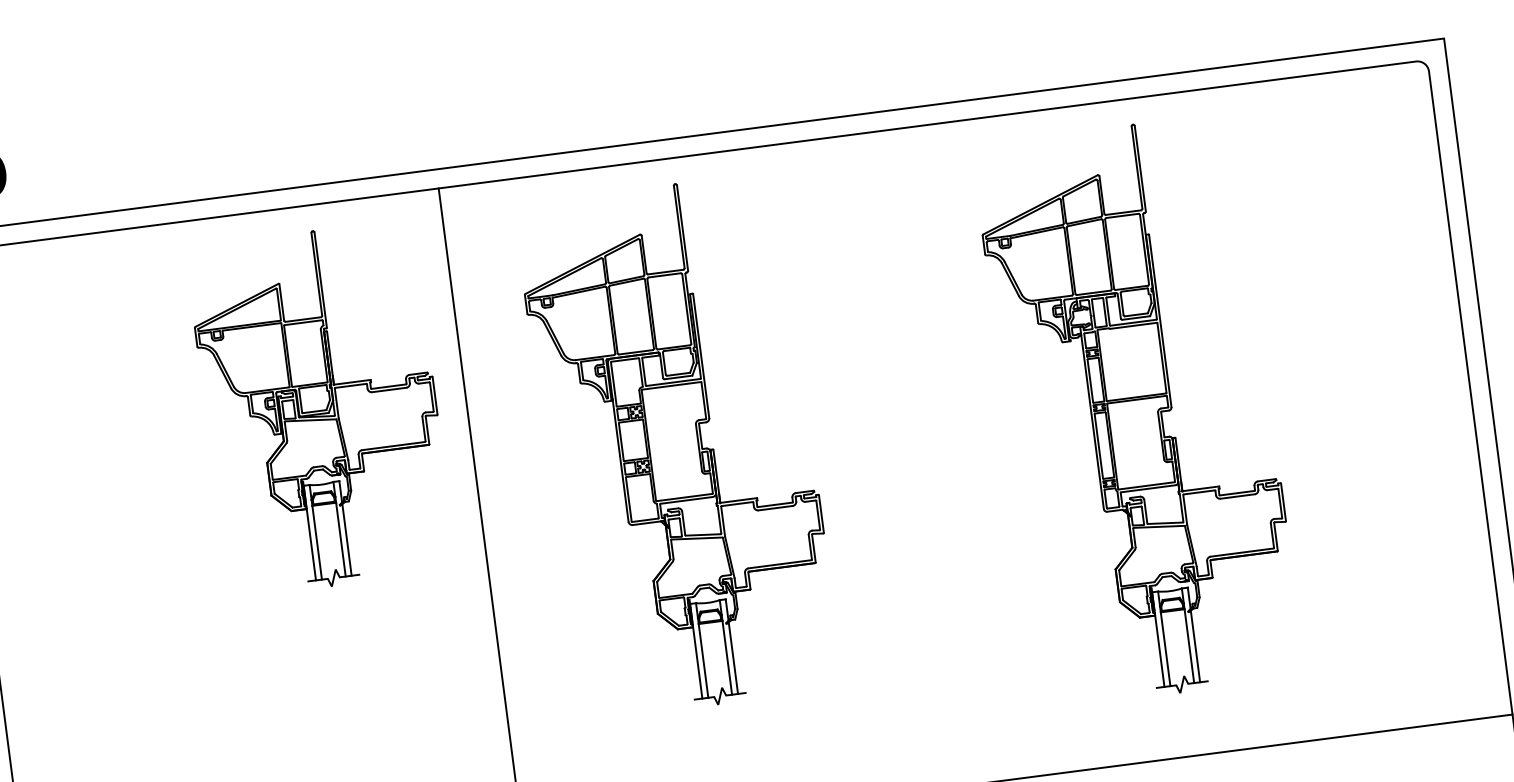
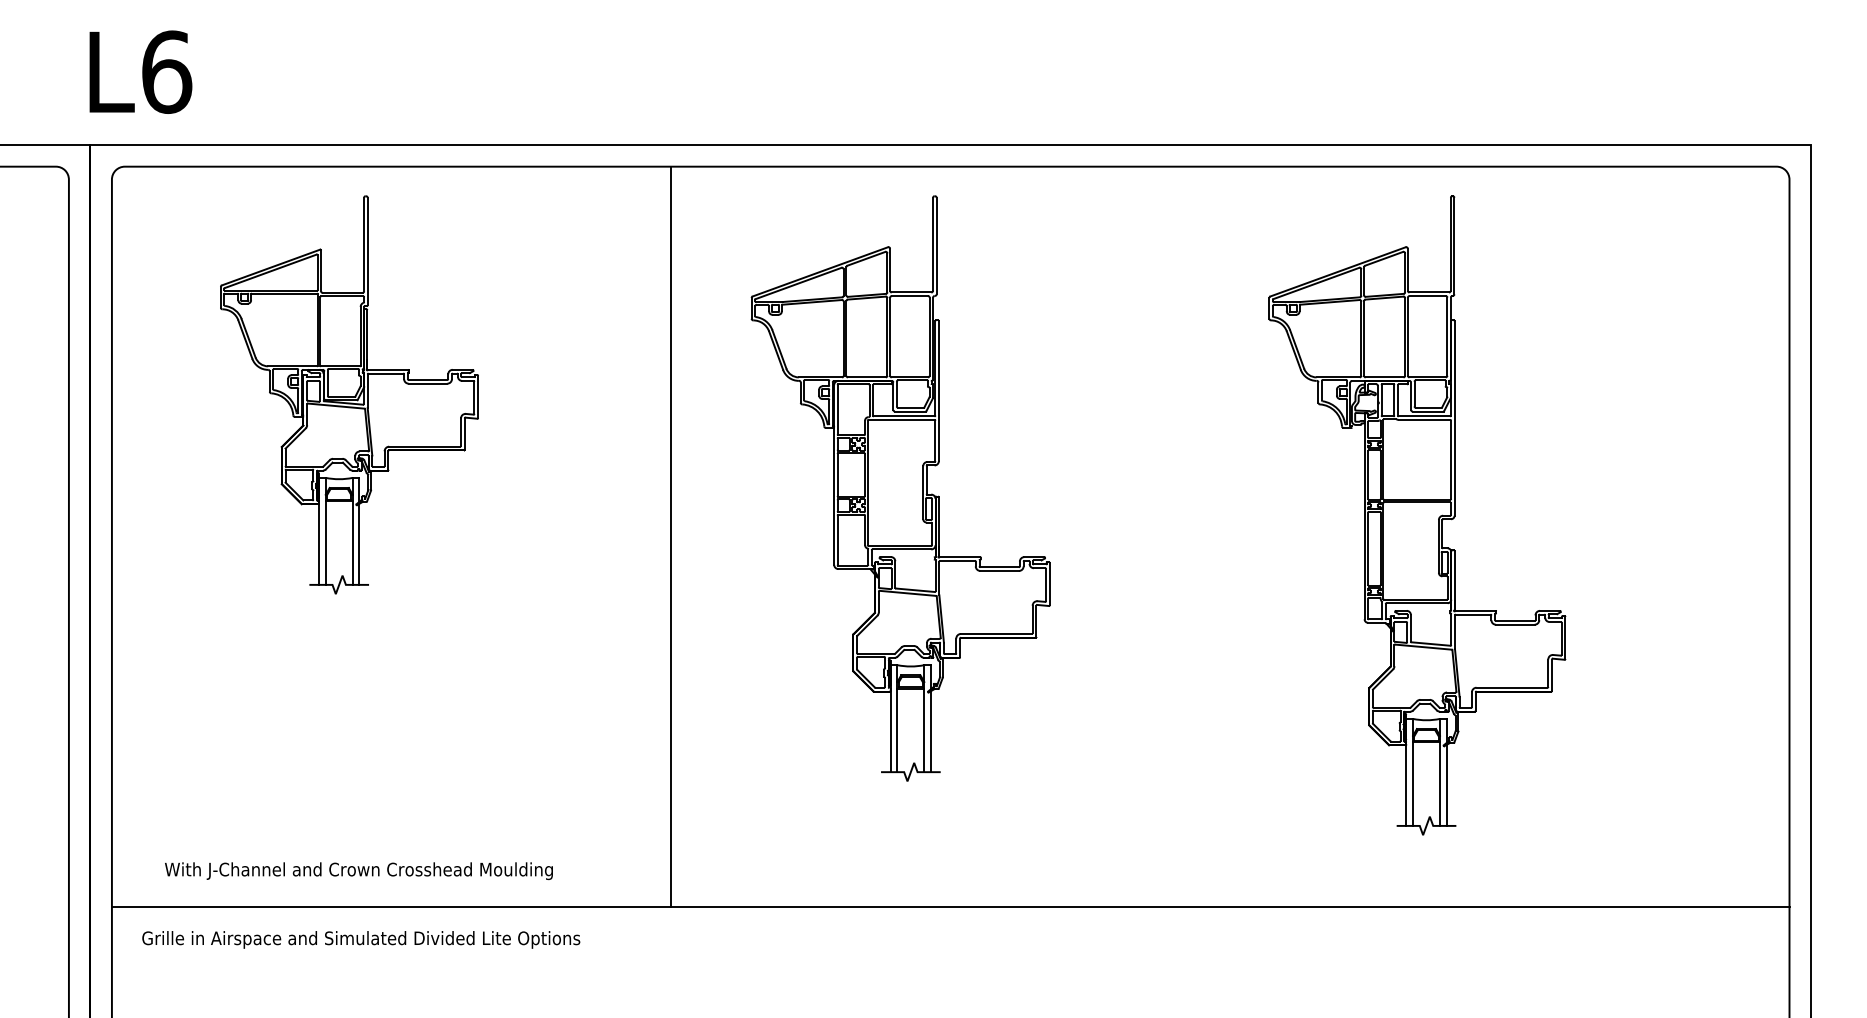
part: (321, 408) -> (349, 394), moved

